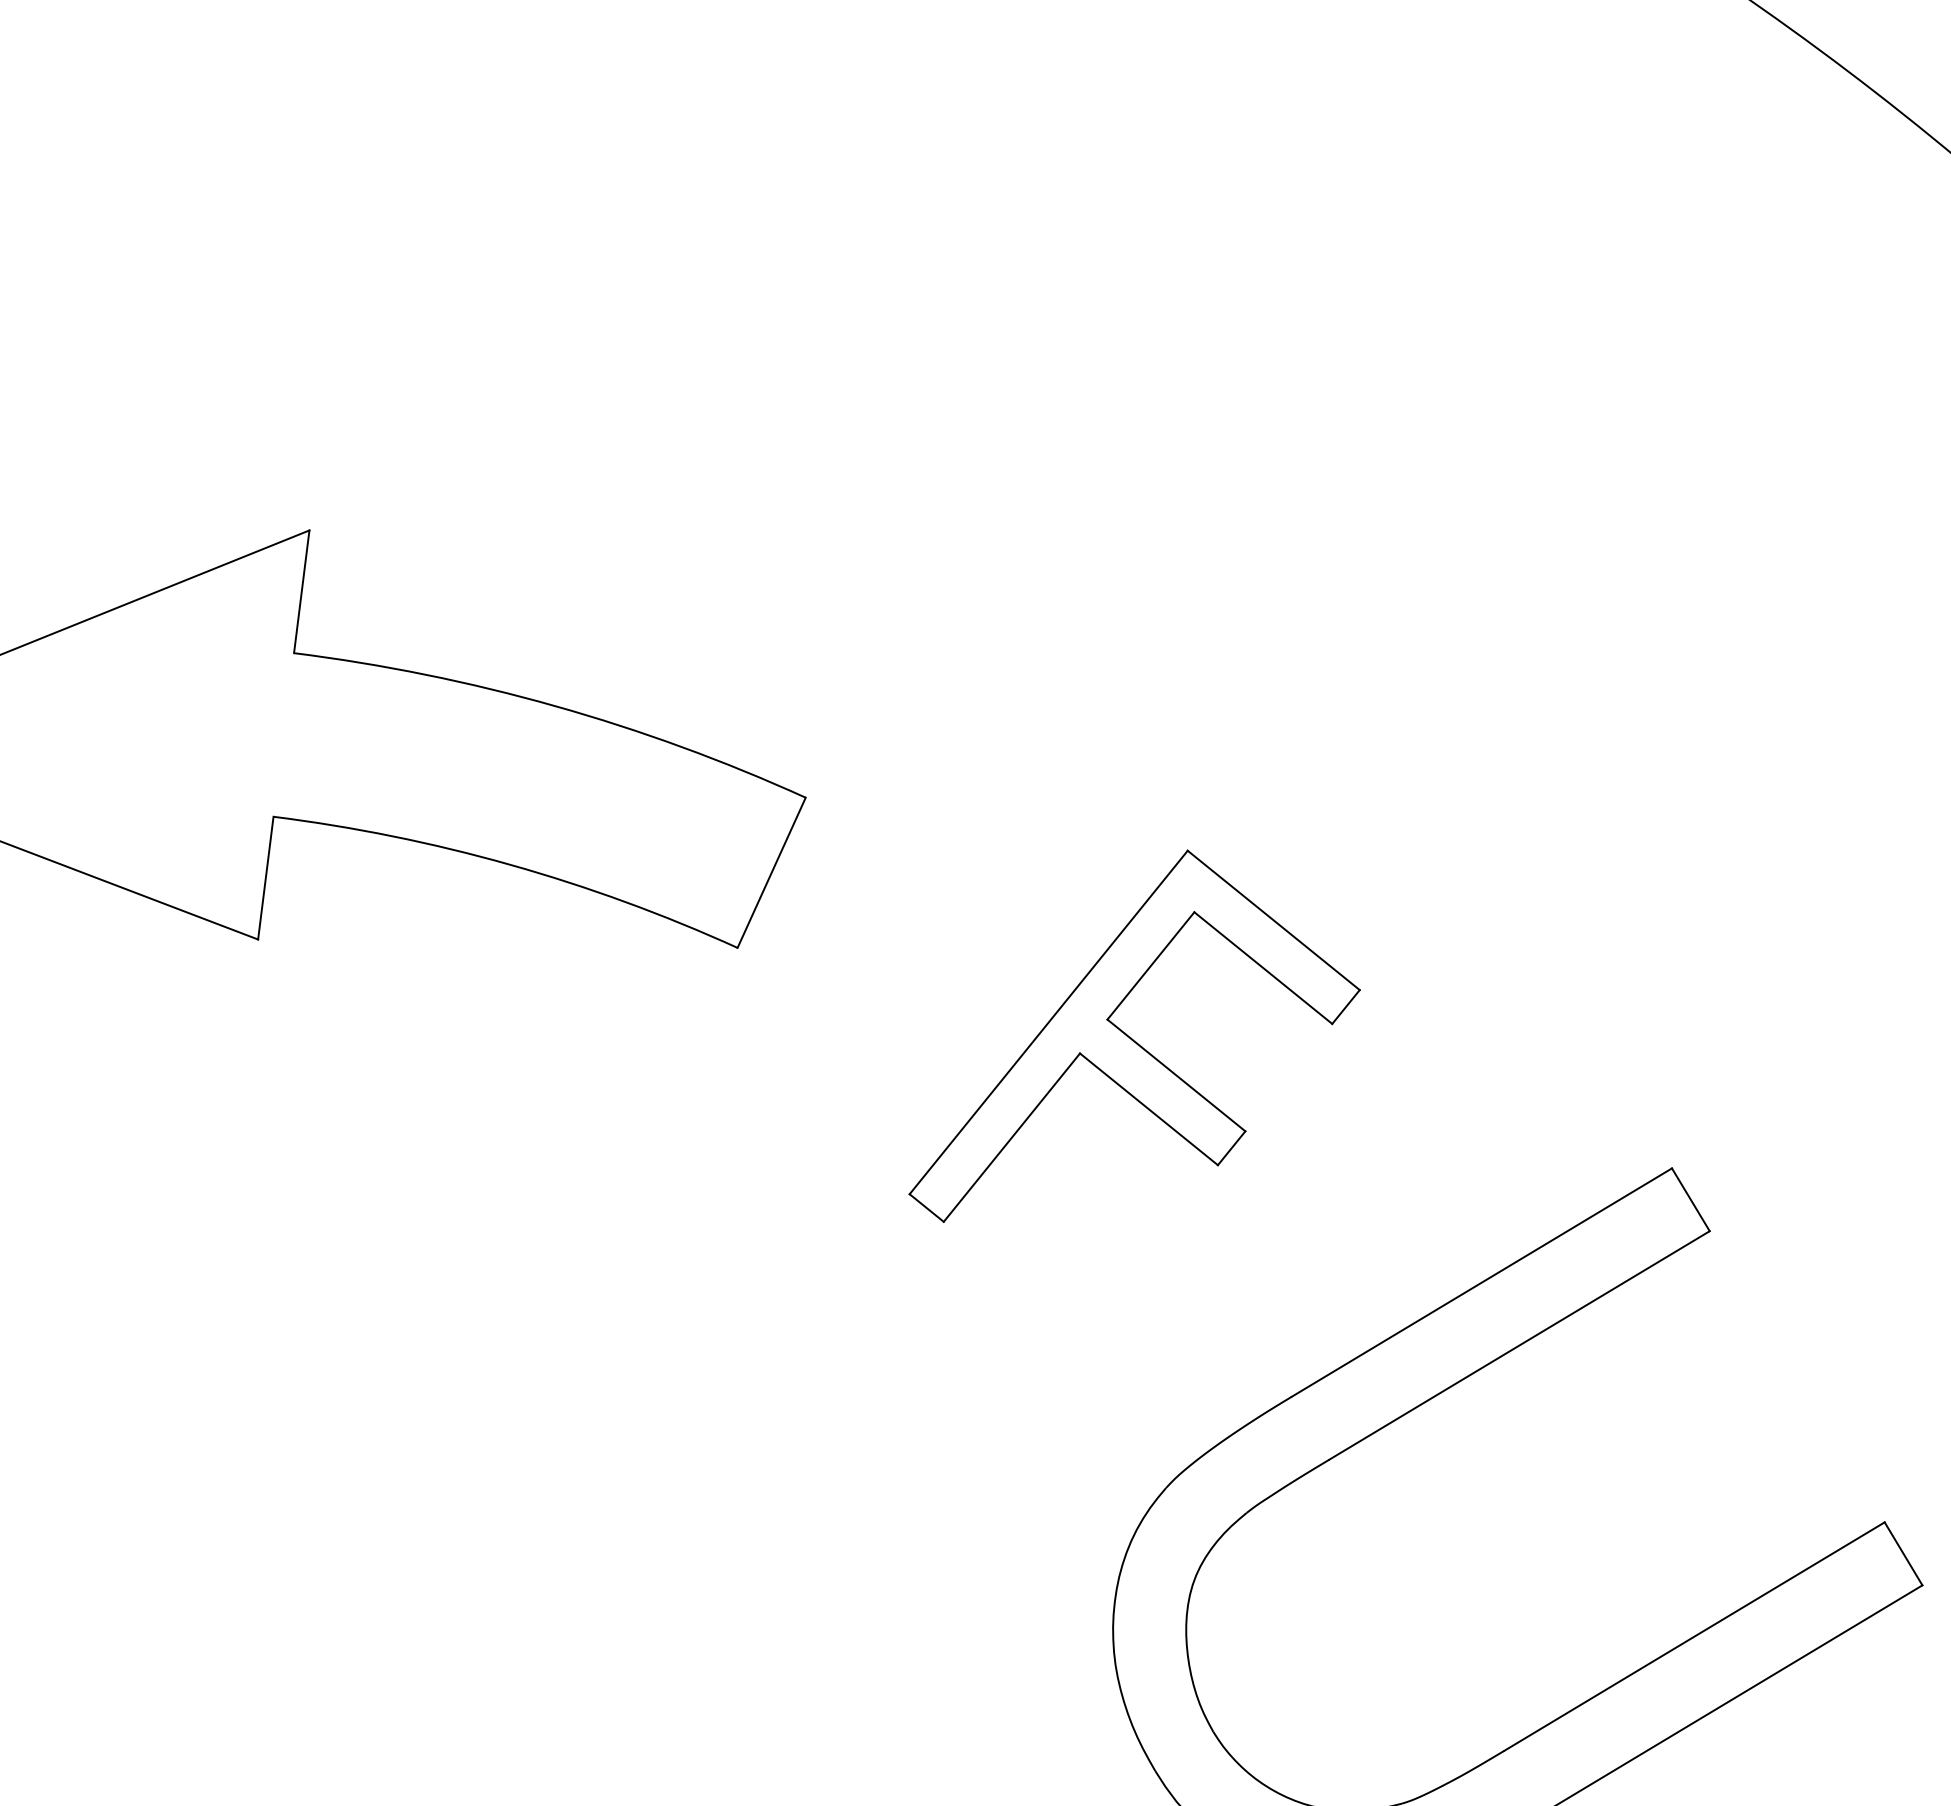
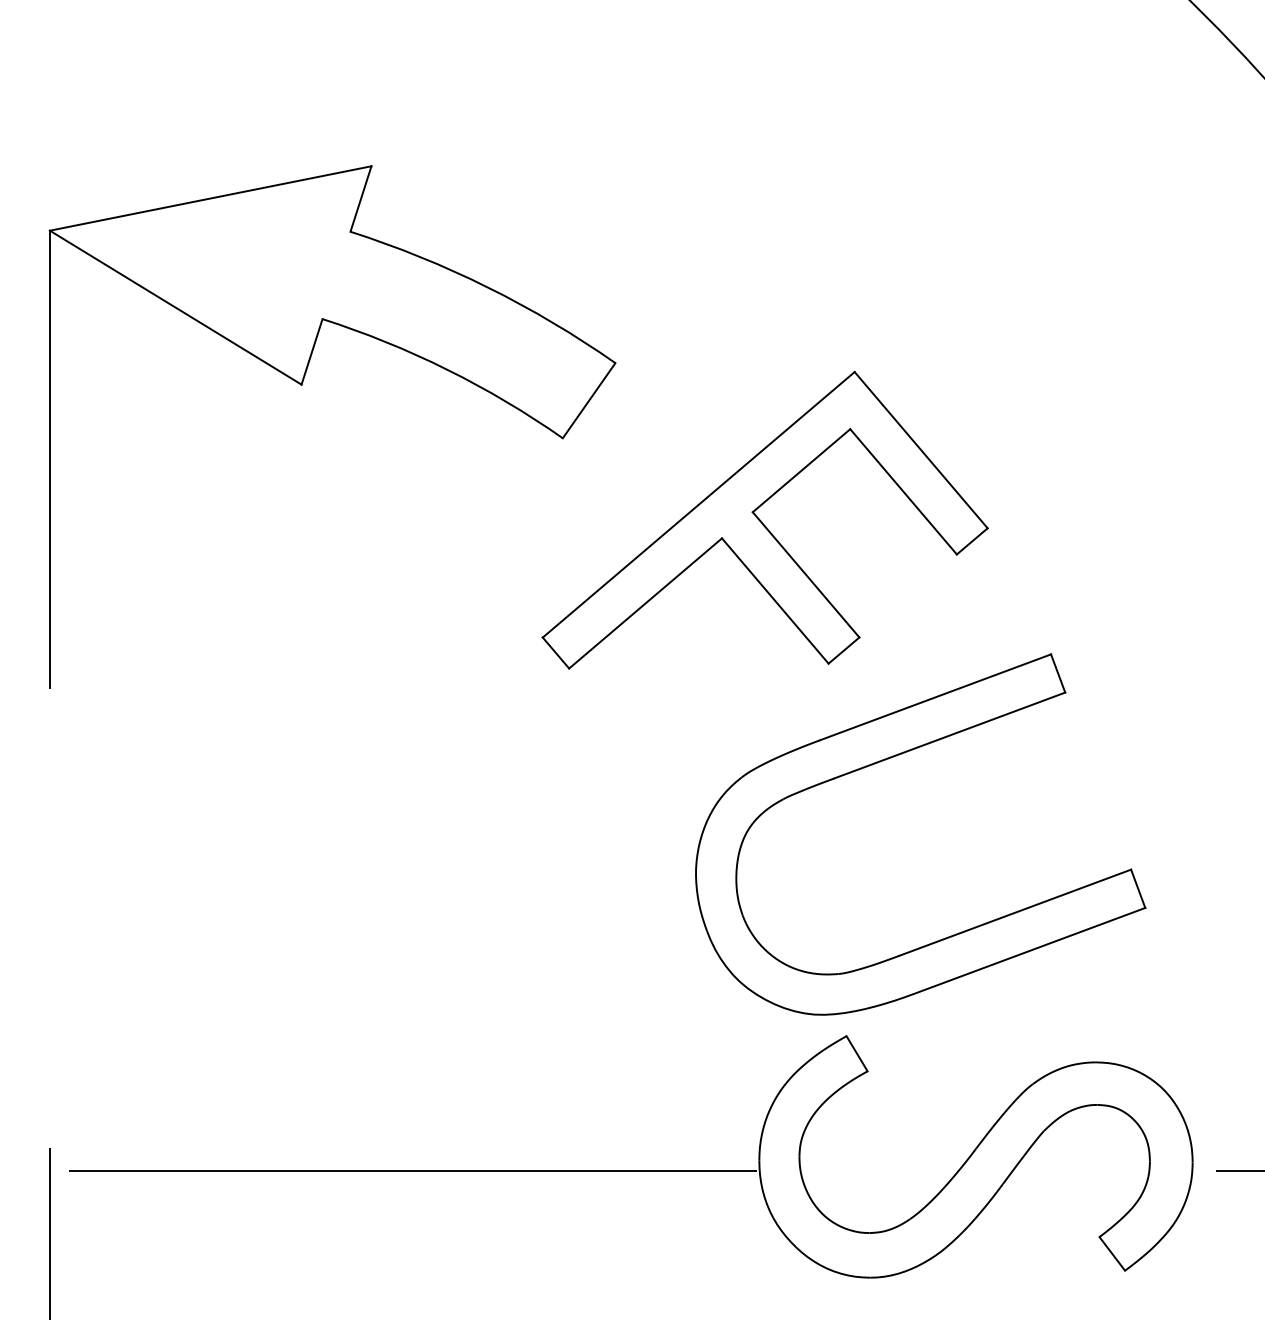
part: (1120, 1024) -> (764, 519), size x1.67

